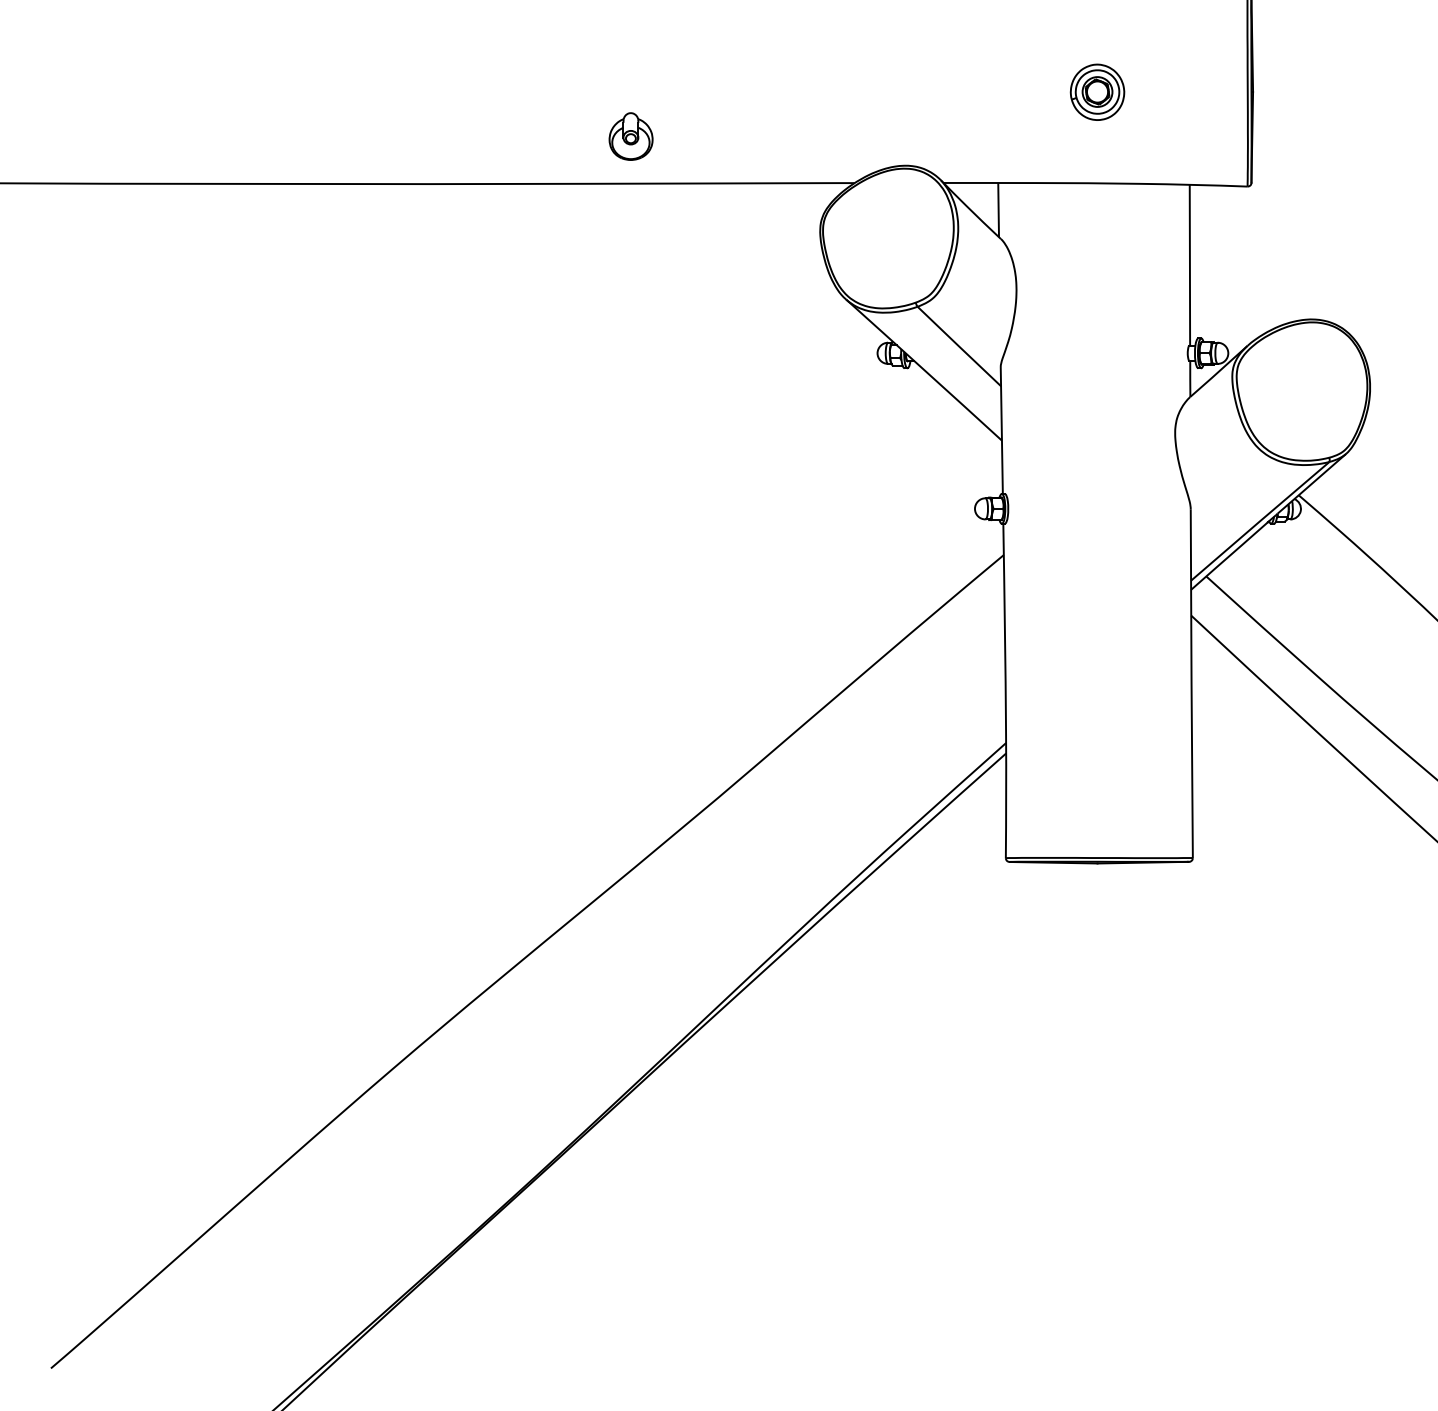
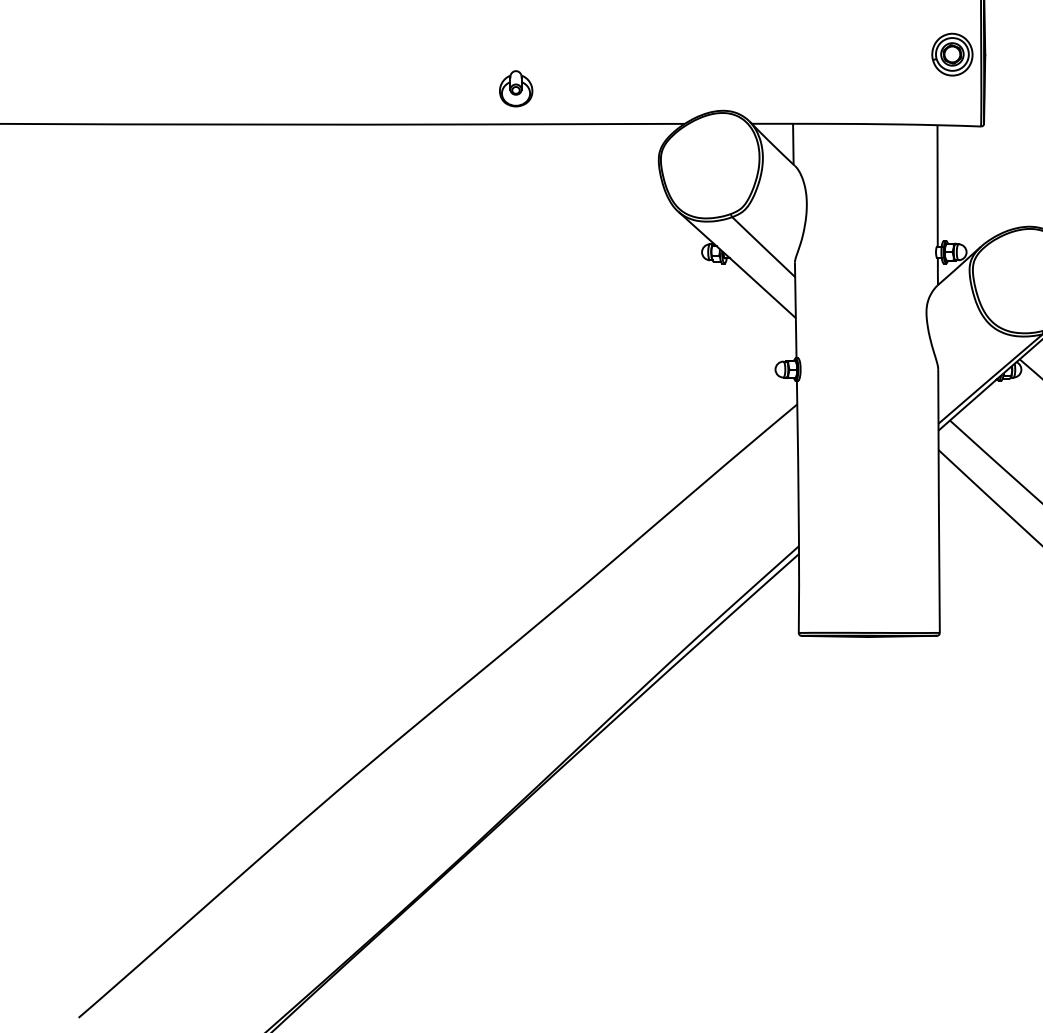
part: (1097, 91) -> (952, 54), moved

